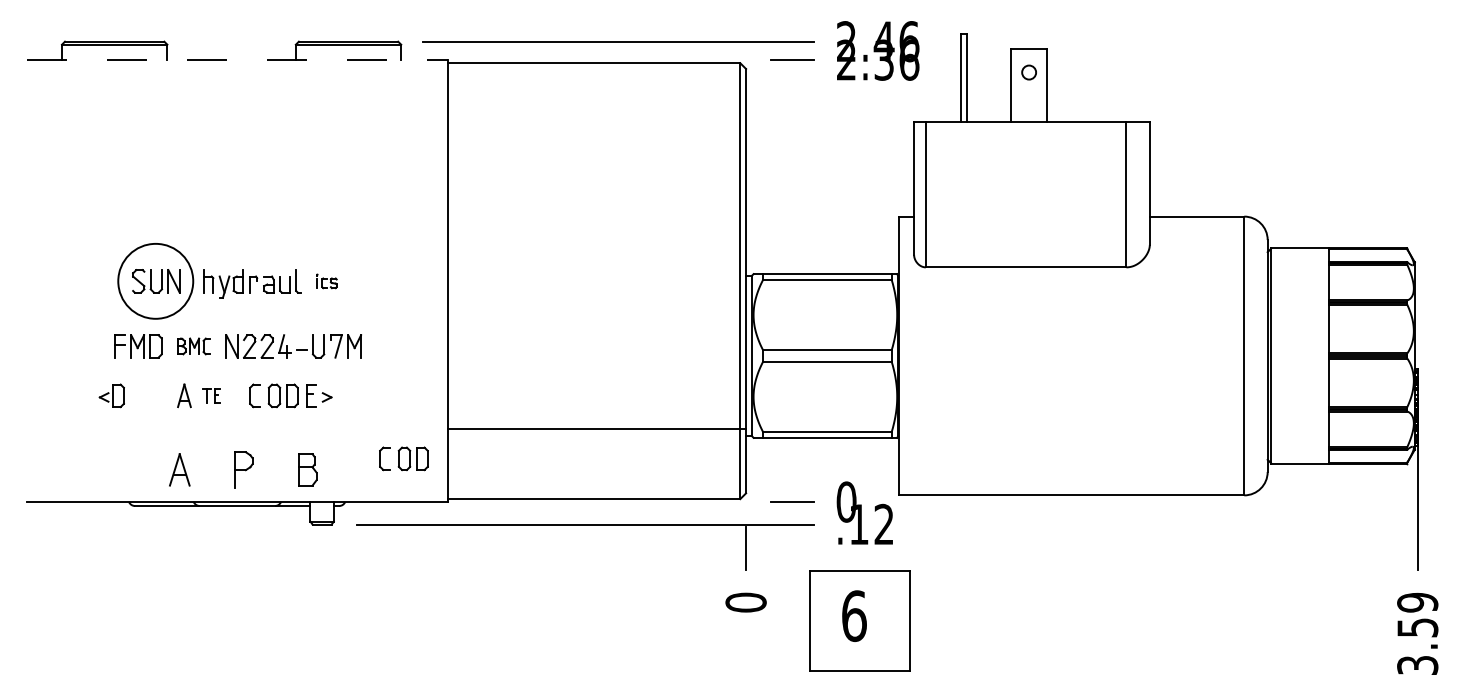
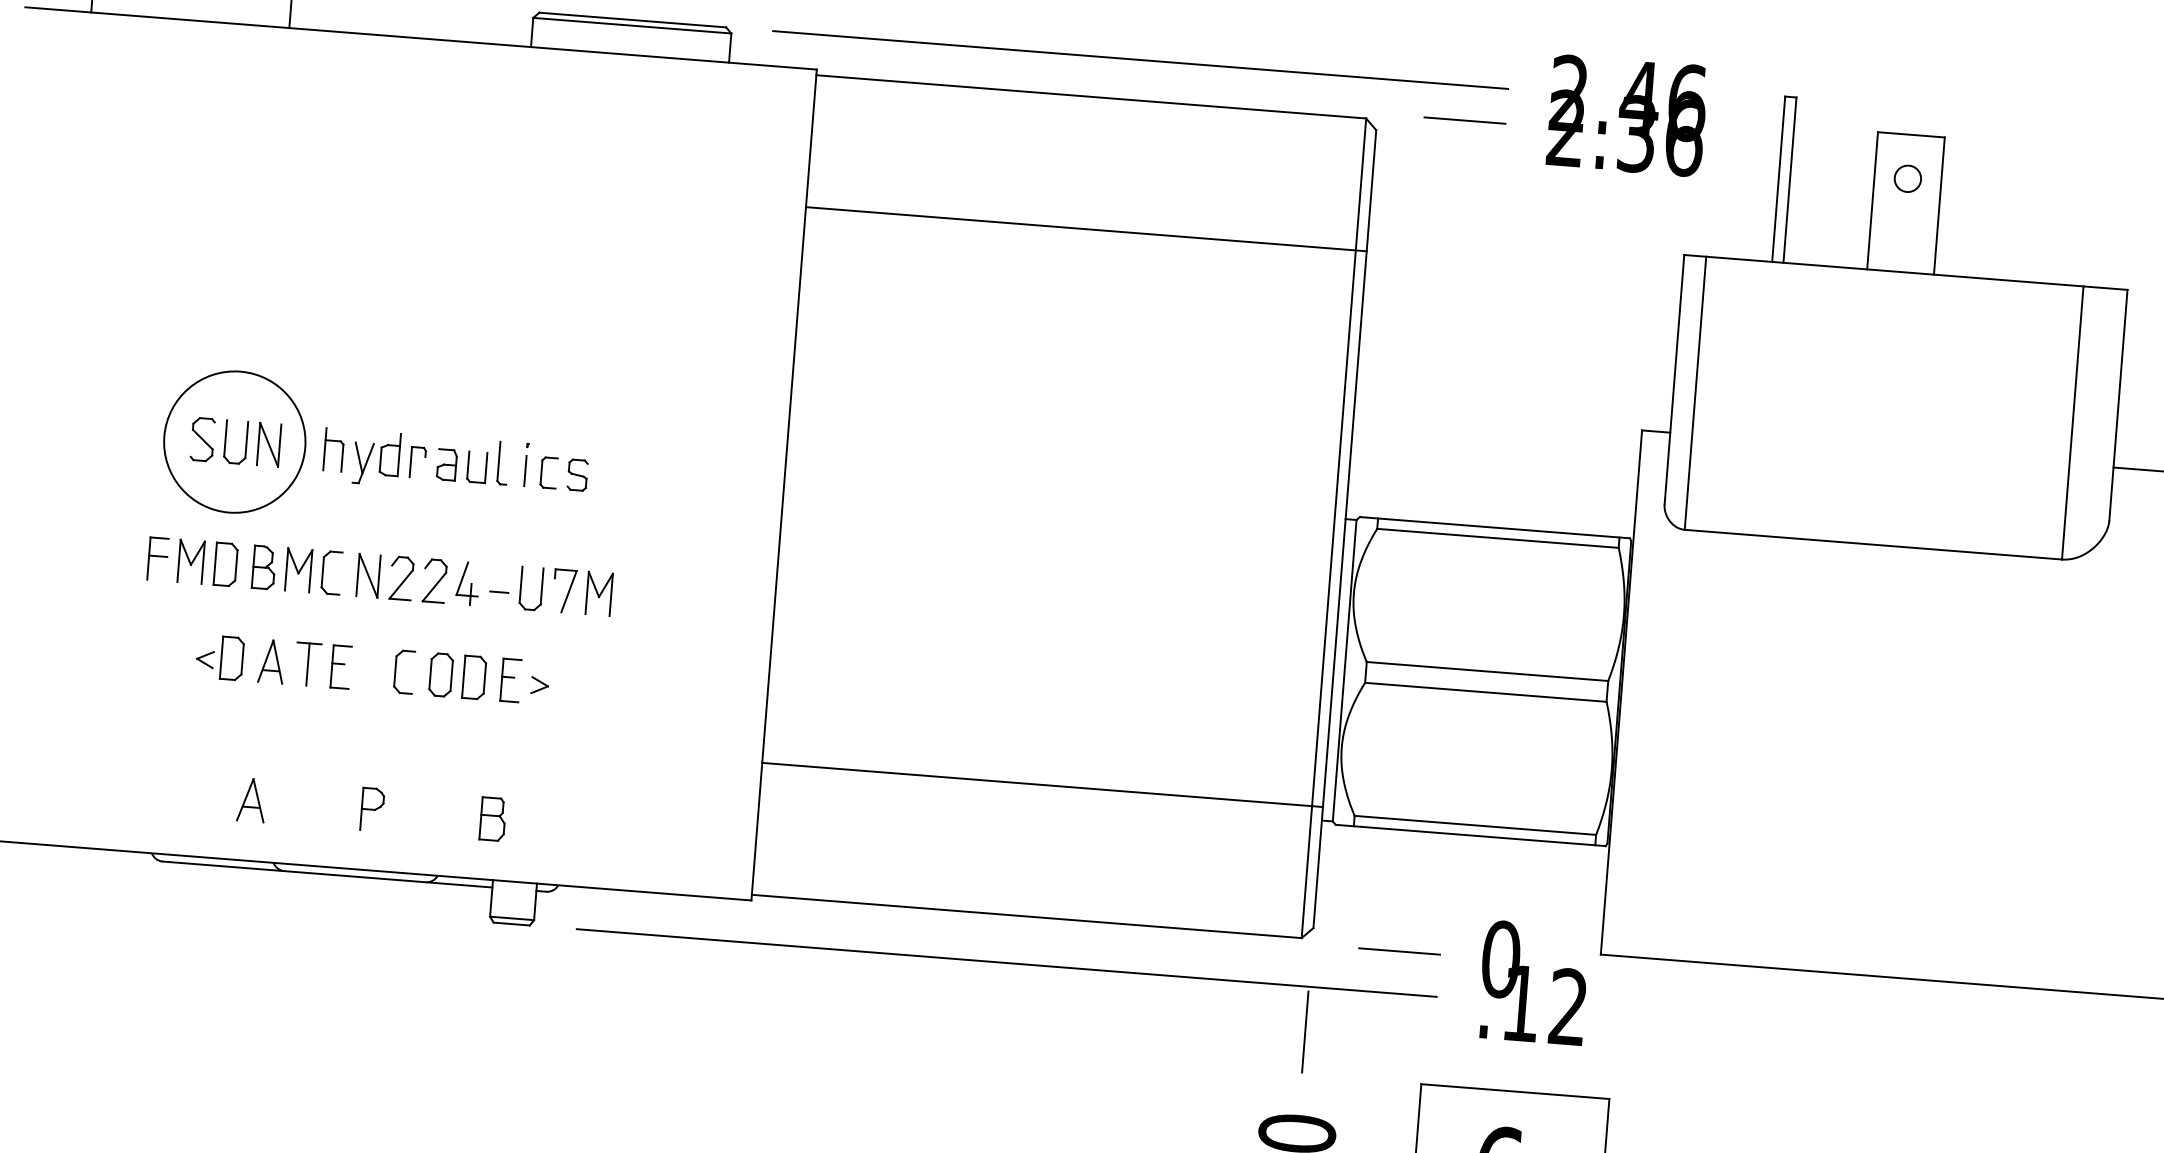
line: (237, 60) -> (421, 38), dashed -> solid
line: (596, 133) -> (1085, 229), added
part: (326, 281) -> (555, 467), size x1.67
part: (193, 346) -> (296, 570), size x1.43
part: (111, 395) -> (219, 656), moved
part: (211, 395) -> (322, 665), size x1.67
part: (403, 458) -> (674, 811), removed
part: (179, 469) -> (251, 799), size x0.71
part: (243, 469) -> (371, 808), size x0.62
part: (308, 469) -> (494, 818), size x0.71

